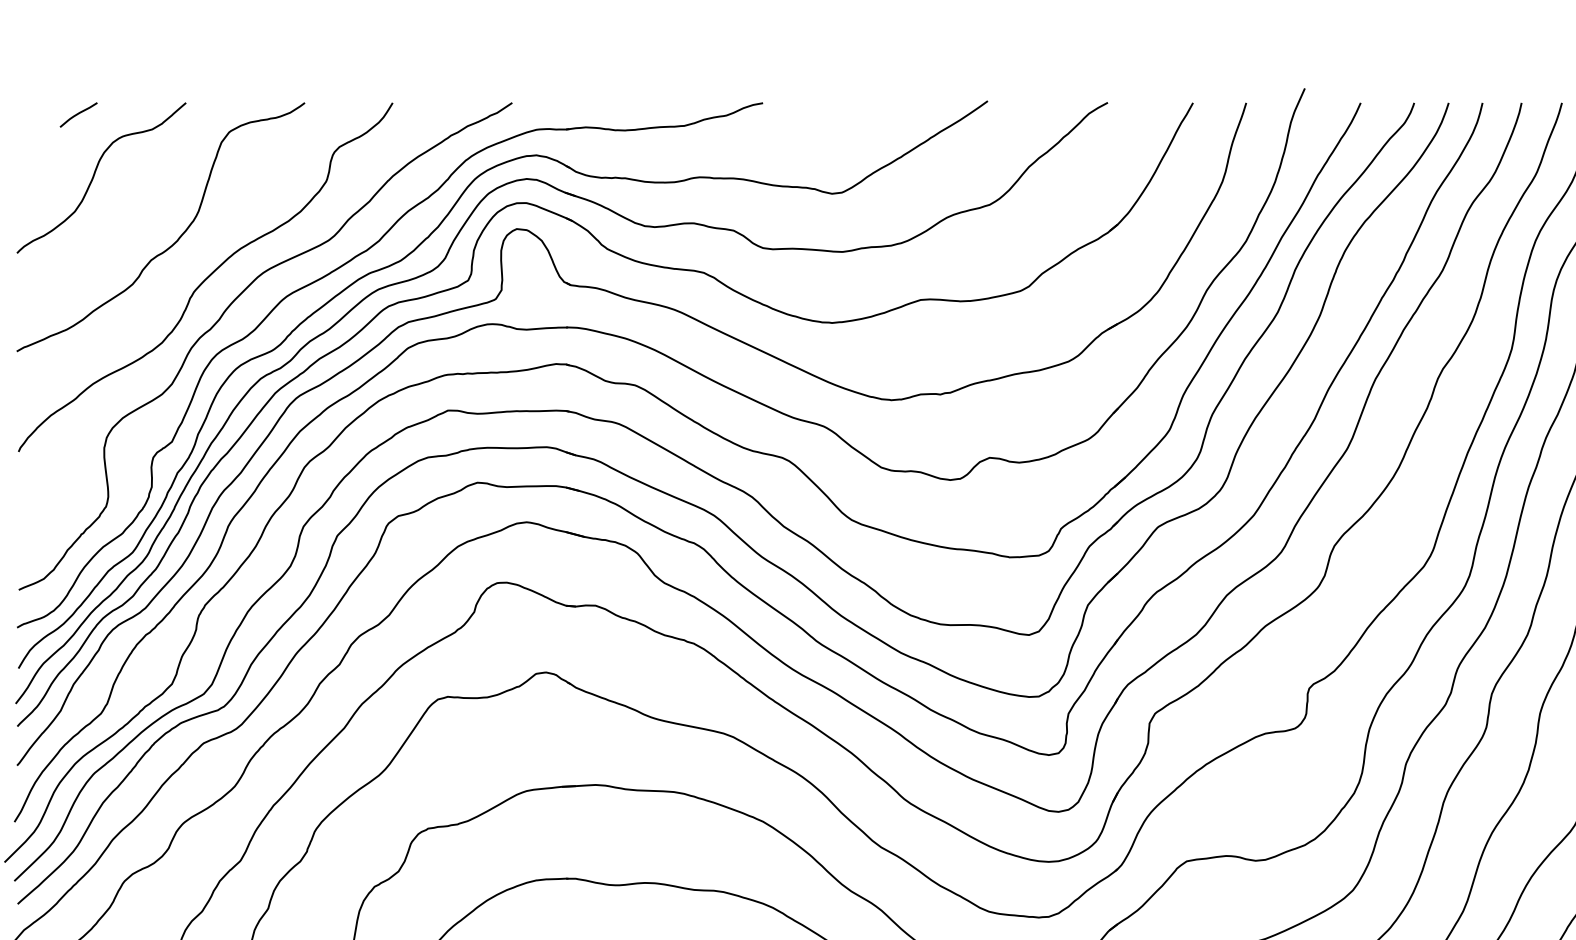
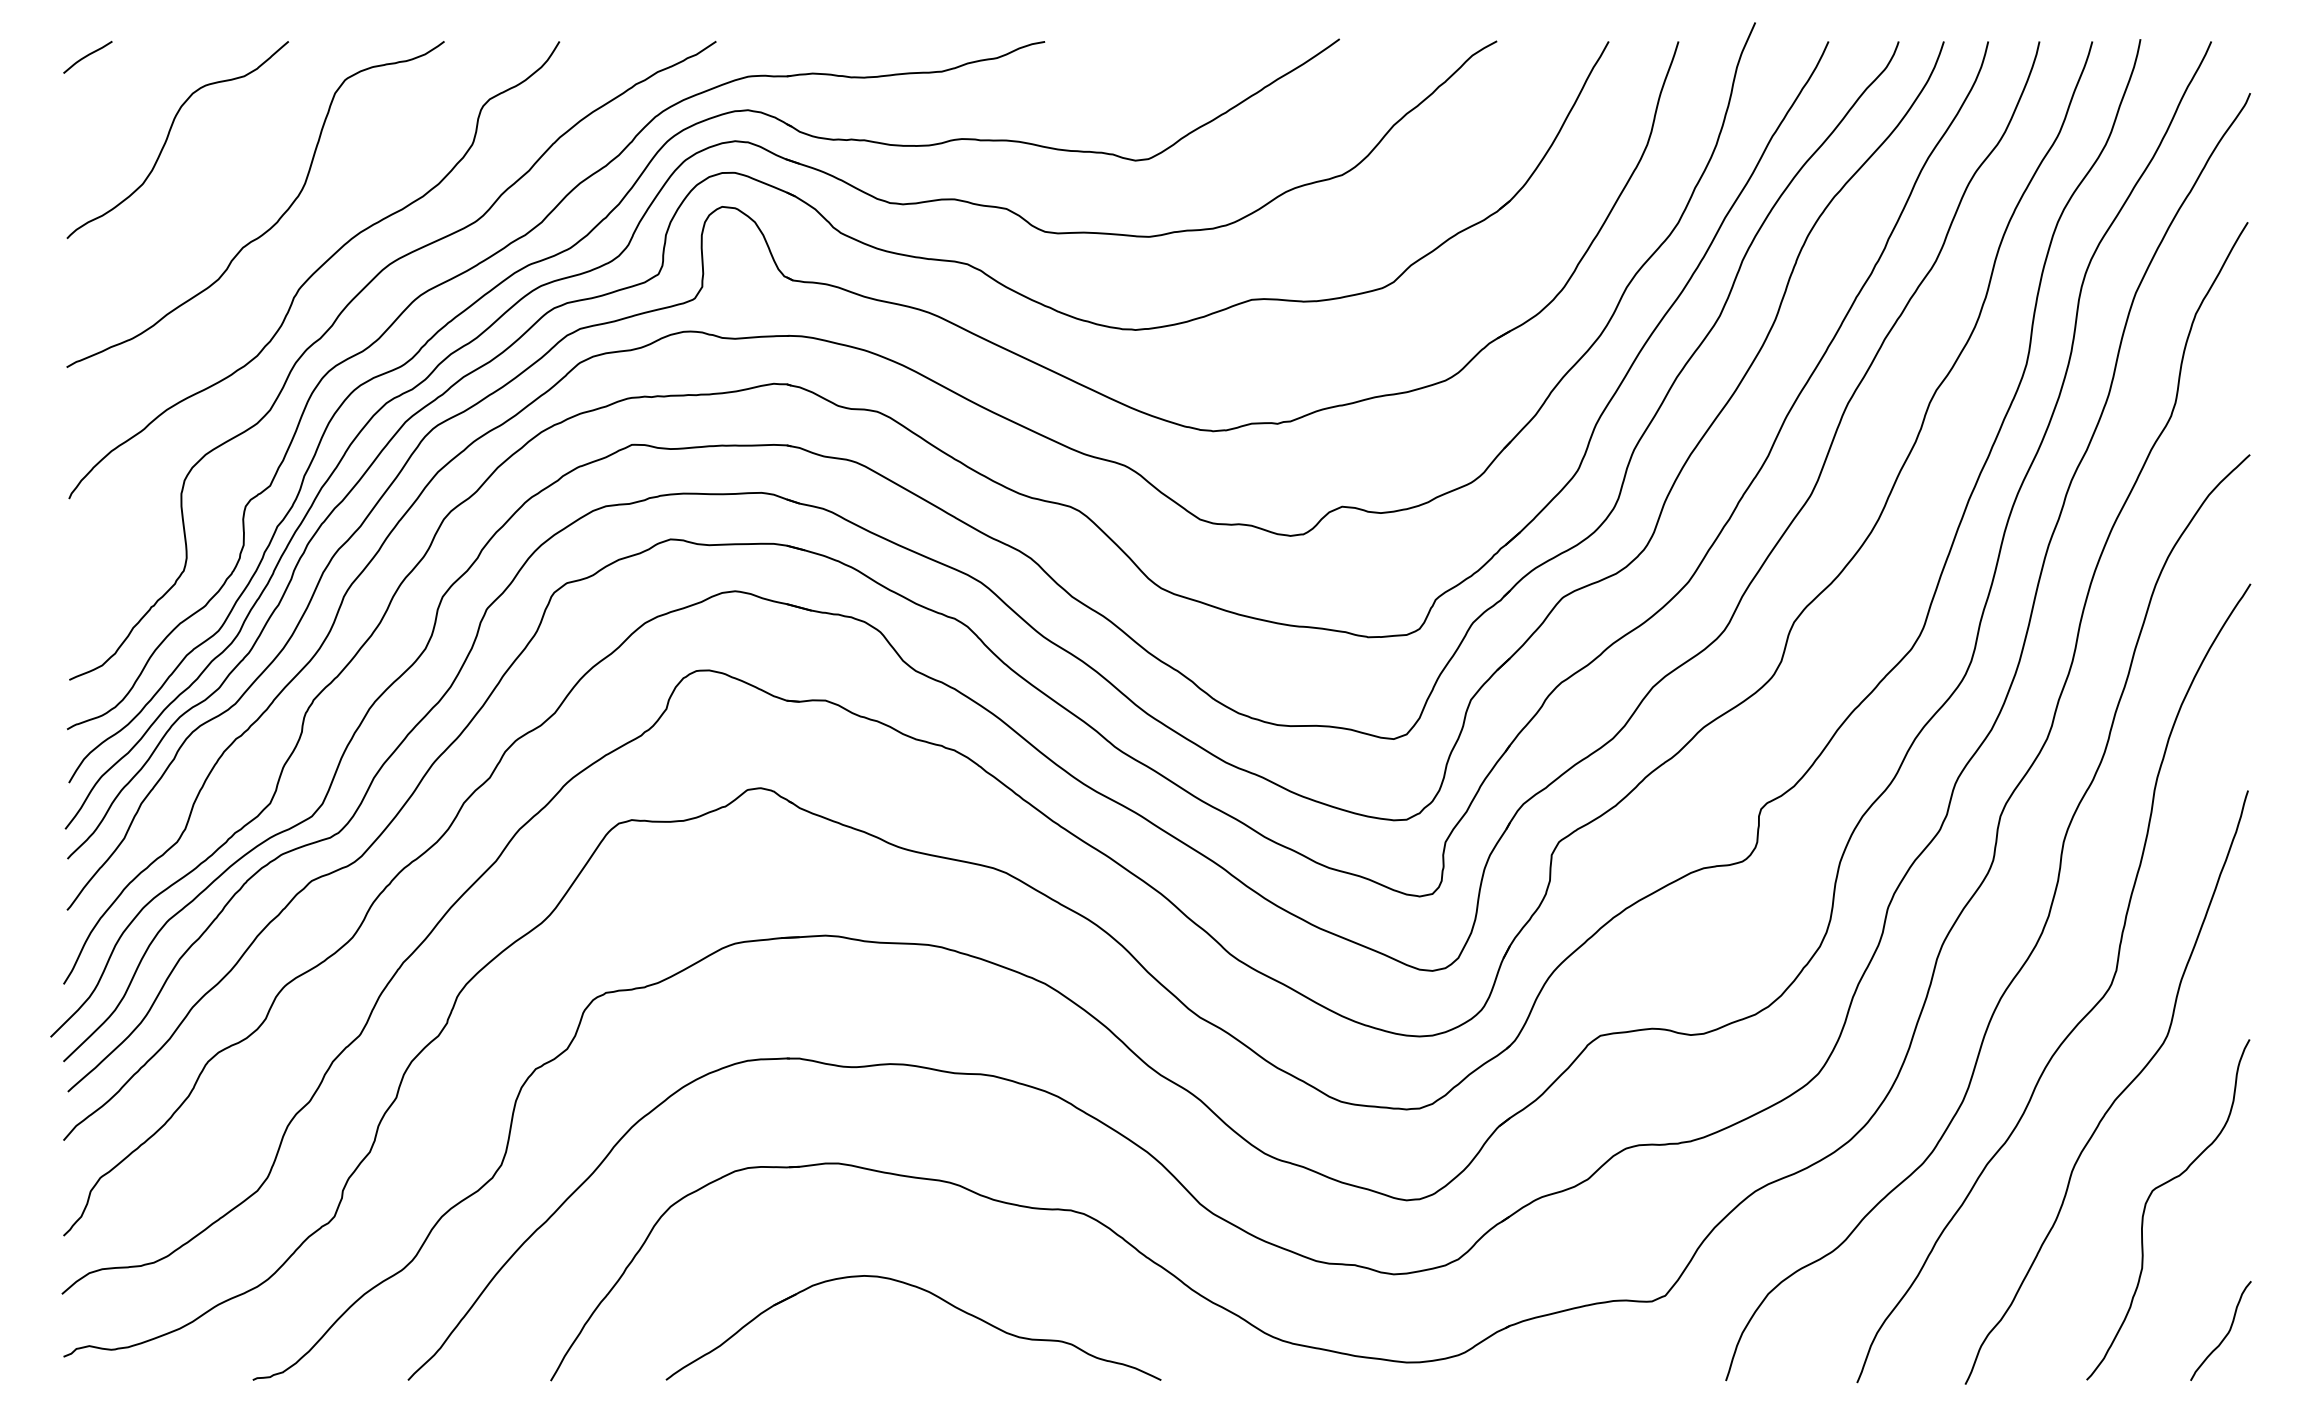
curve: (78, 114) -> (87, 56), moved

